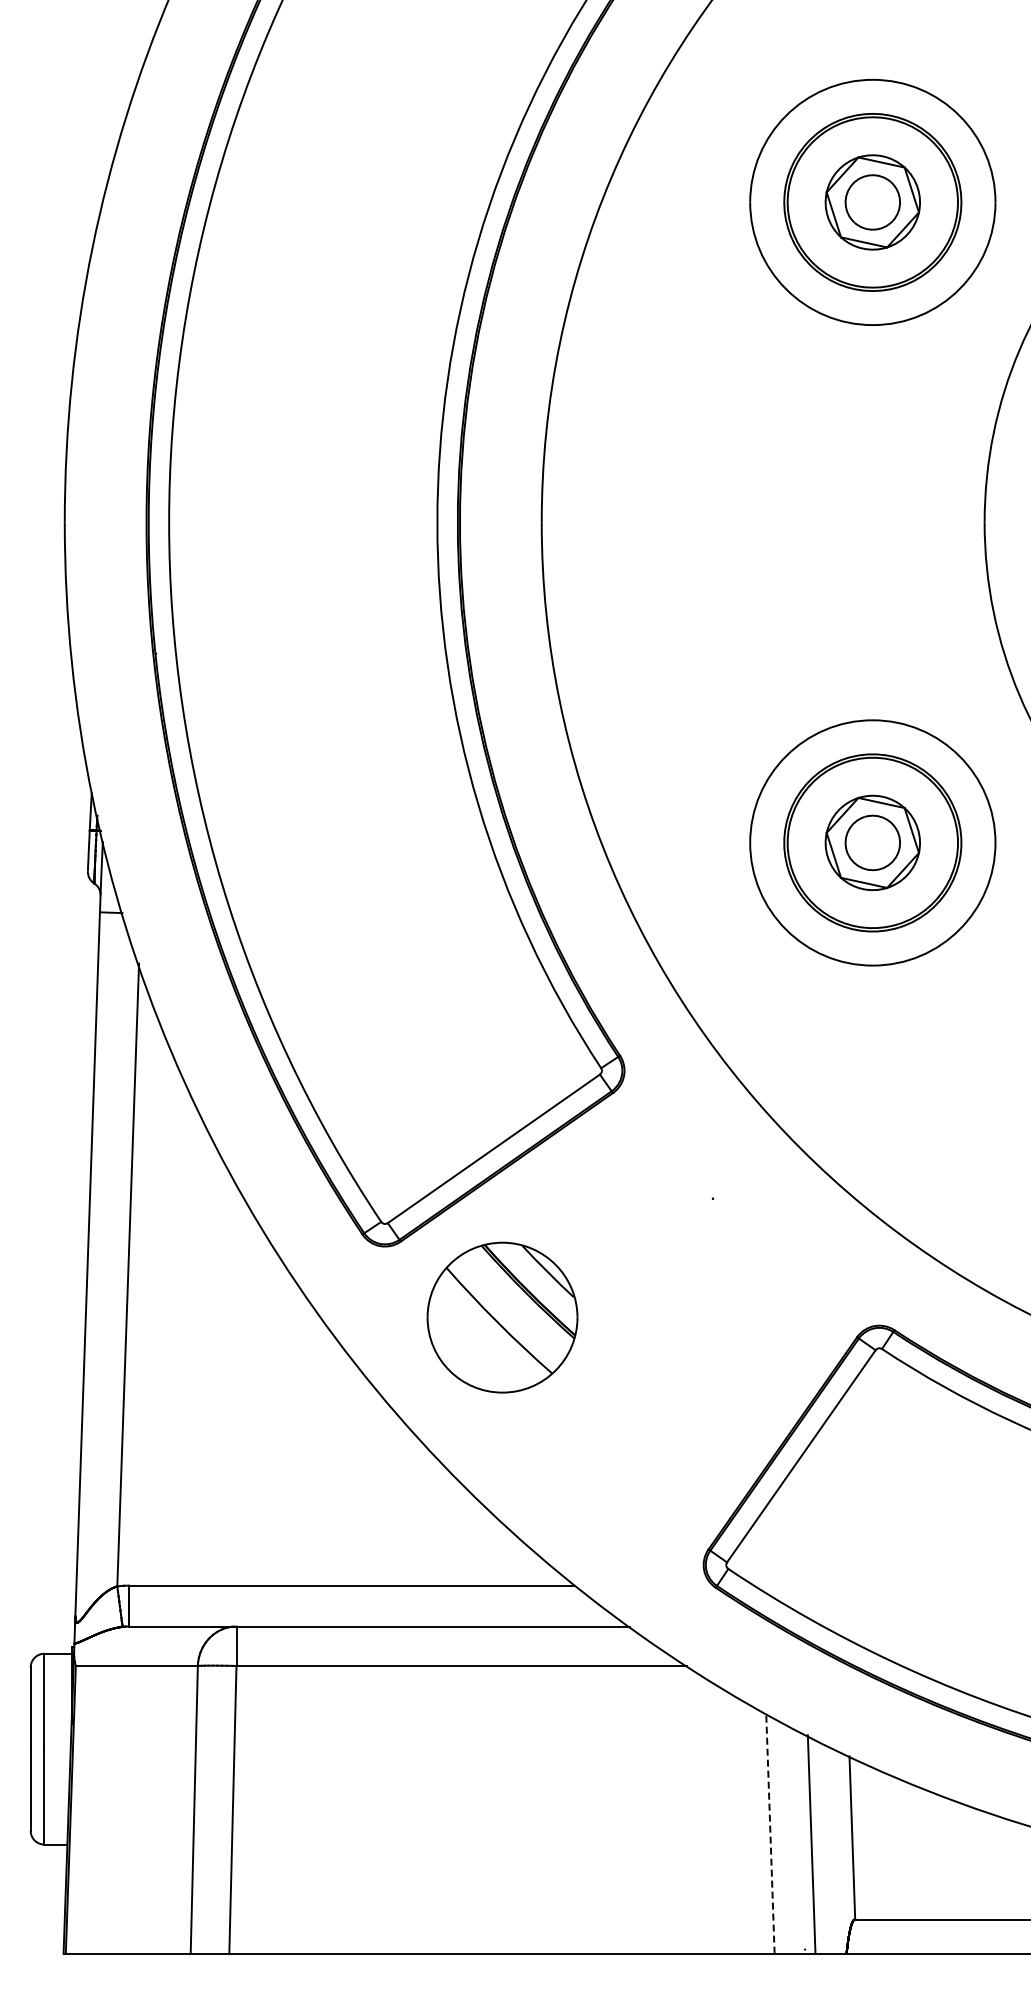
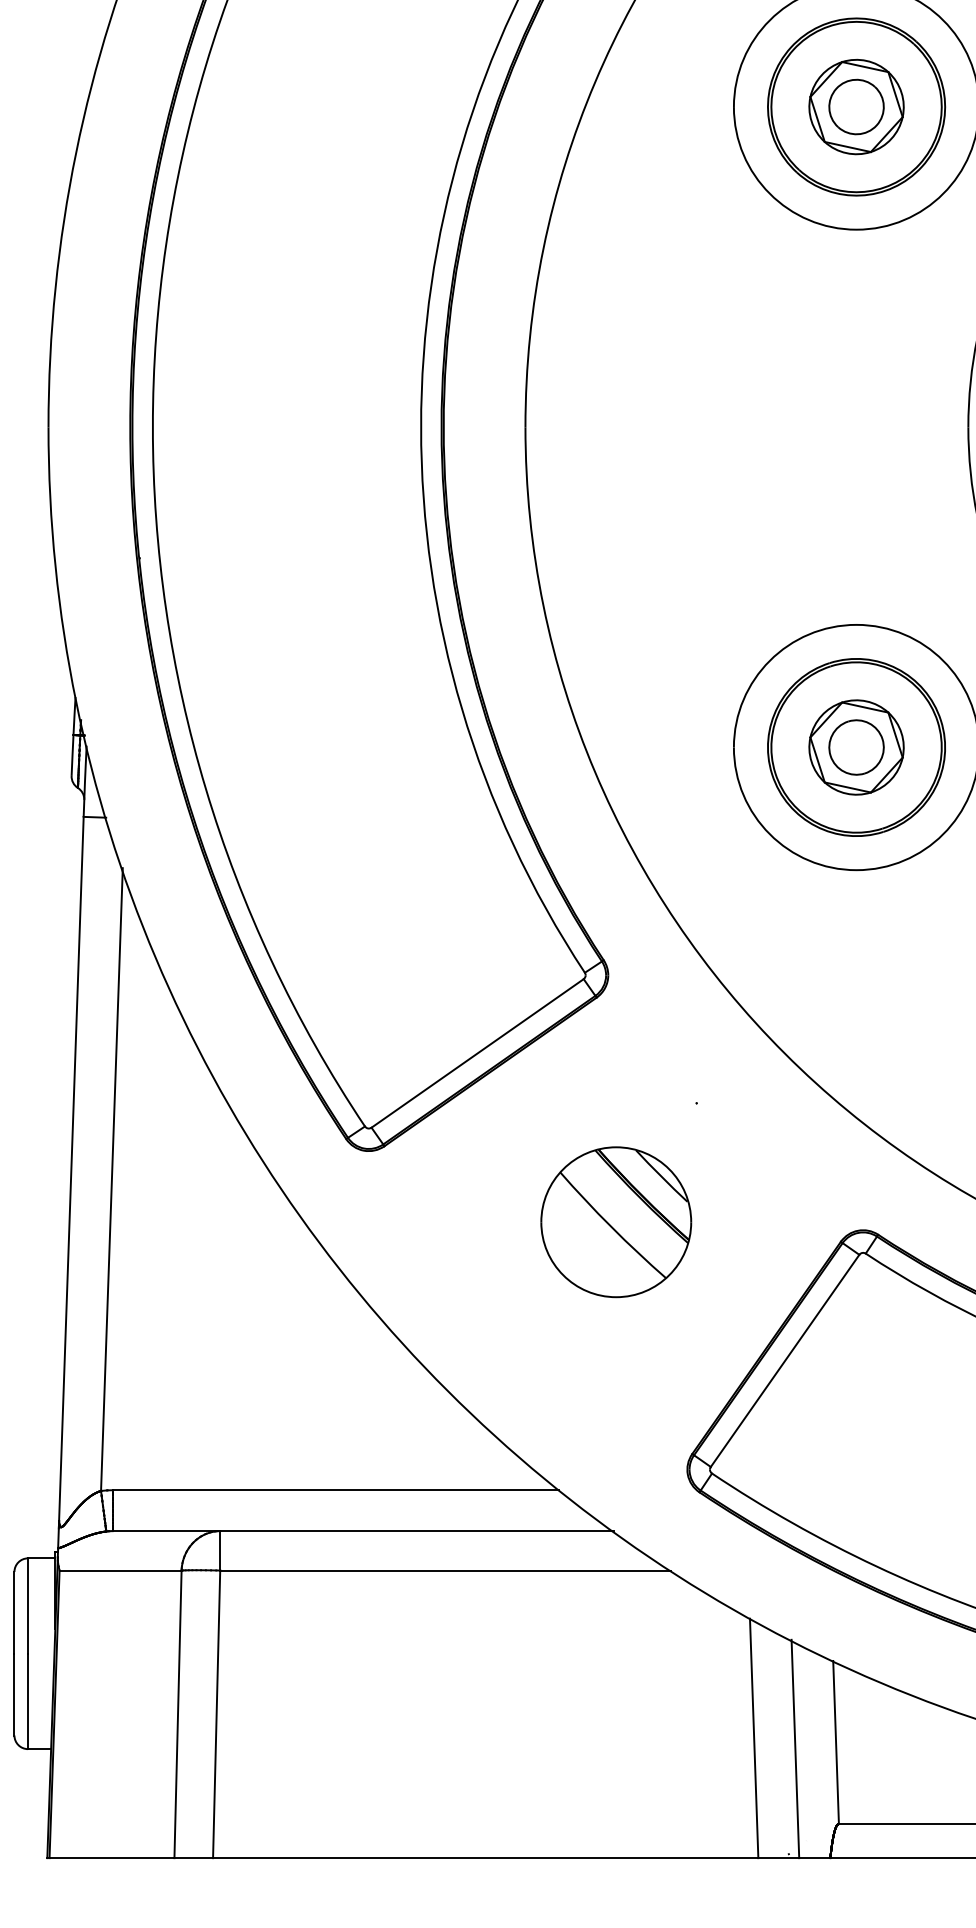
part: (502, 1317) -> (616, 1222), moved
line: (770, 1833) -> (754, 1738), dashed -> solid

